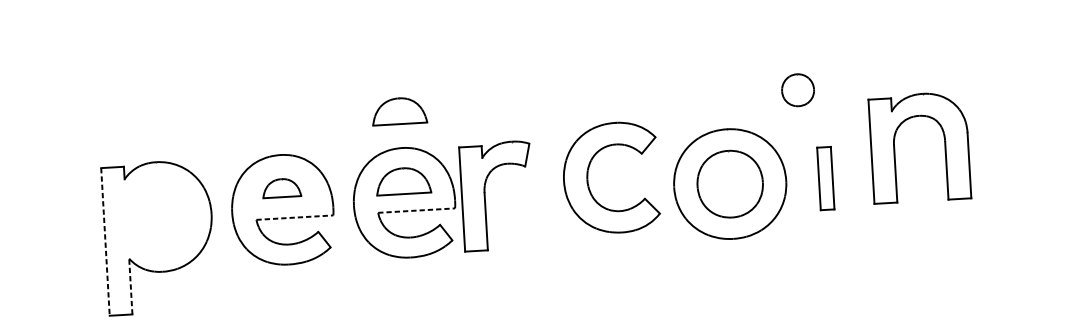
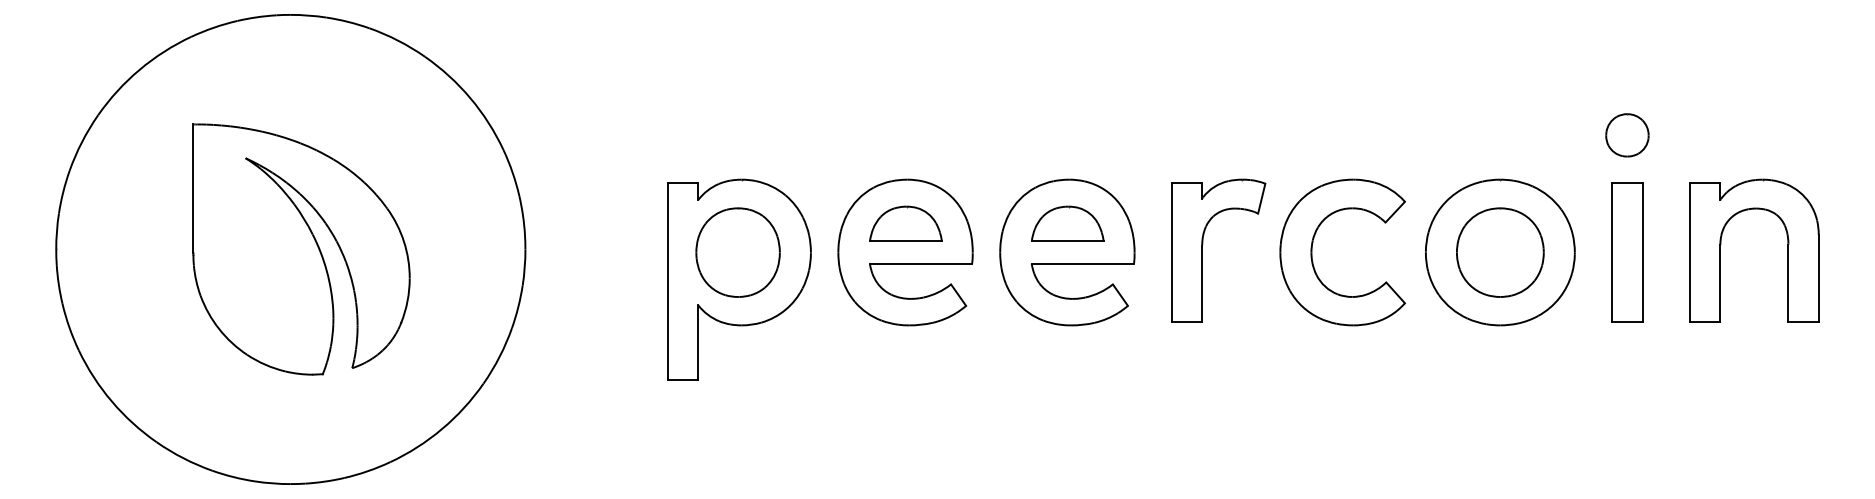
part: (798, 90) -> (1627, 135), moved
part: (399, 111) -> (1067, 130), removed
part: (944, 146) -> (1787, 250), moved
part: (825, 178) -> (1627, 252), size x1.67
part: (588, 179) -> (1312, 252), moved
part: (281, 188) -> (905, 223), size x1.43
part: (485, 192) -> (1203, 245), moved
line: (417, 210) -> (1083, 263), dashed -> solid
part: (156, 217) -> (737, 252), added
line: (295, 217) -> (921, 263), dashed -> solid
line: (105, 241) -> (668, 281), dashed -> solid
line: (130, 286) -> (698, 342), dashed -> solid

